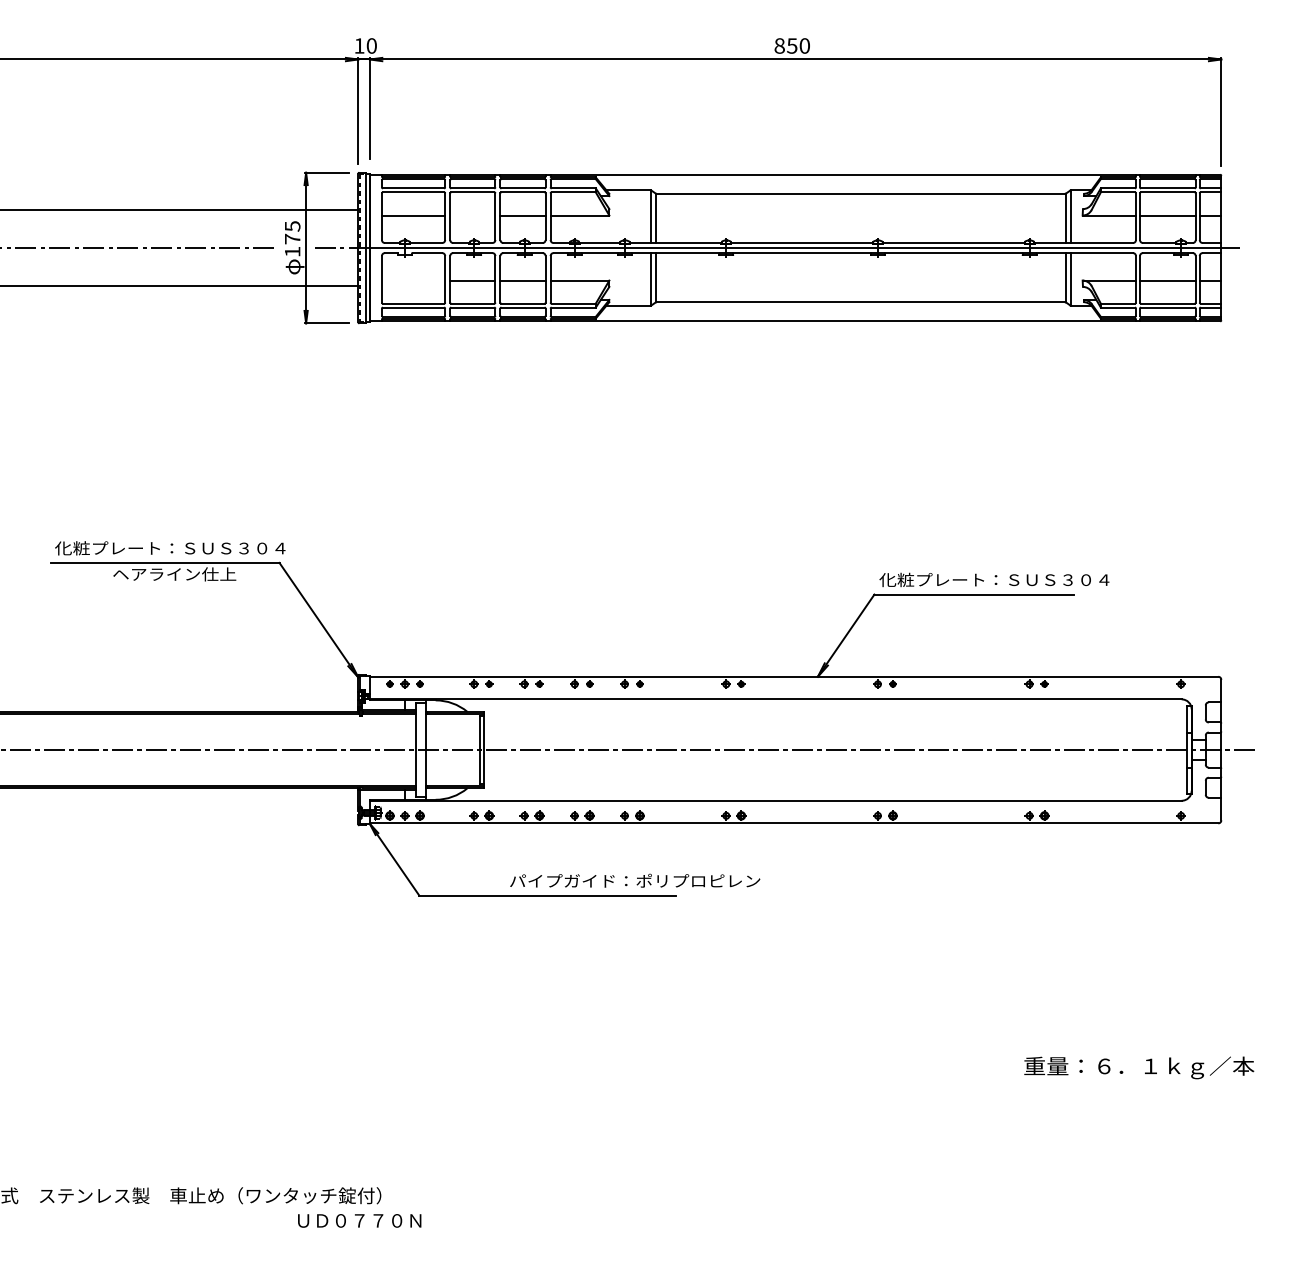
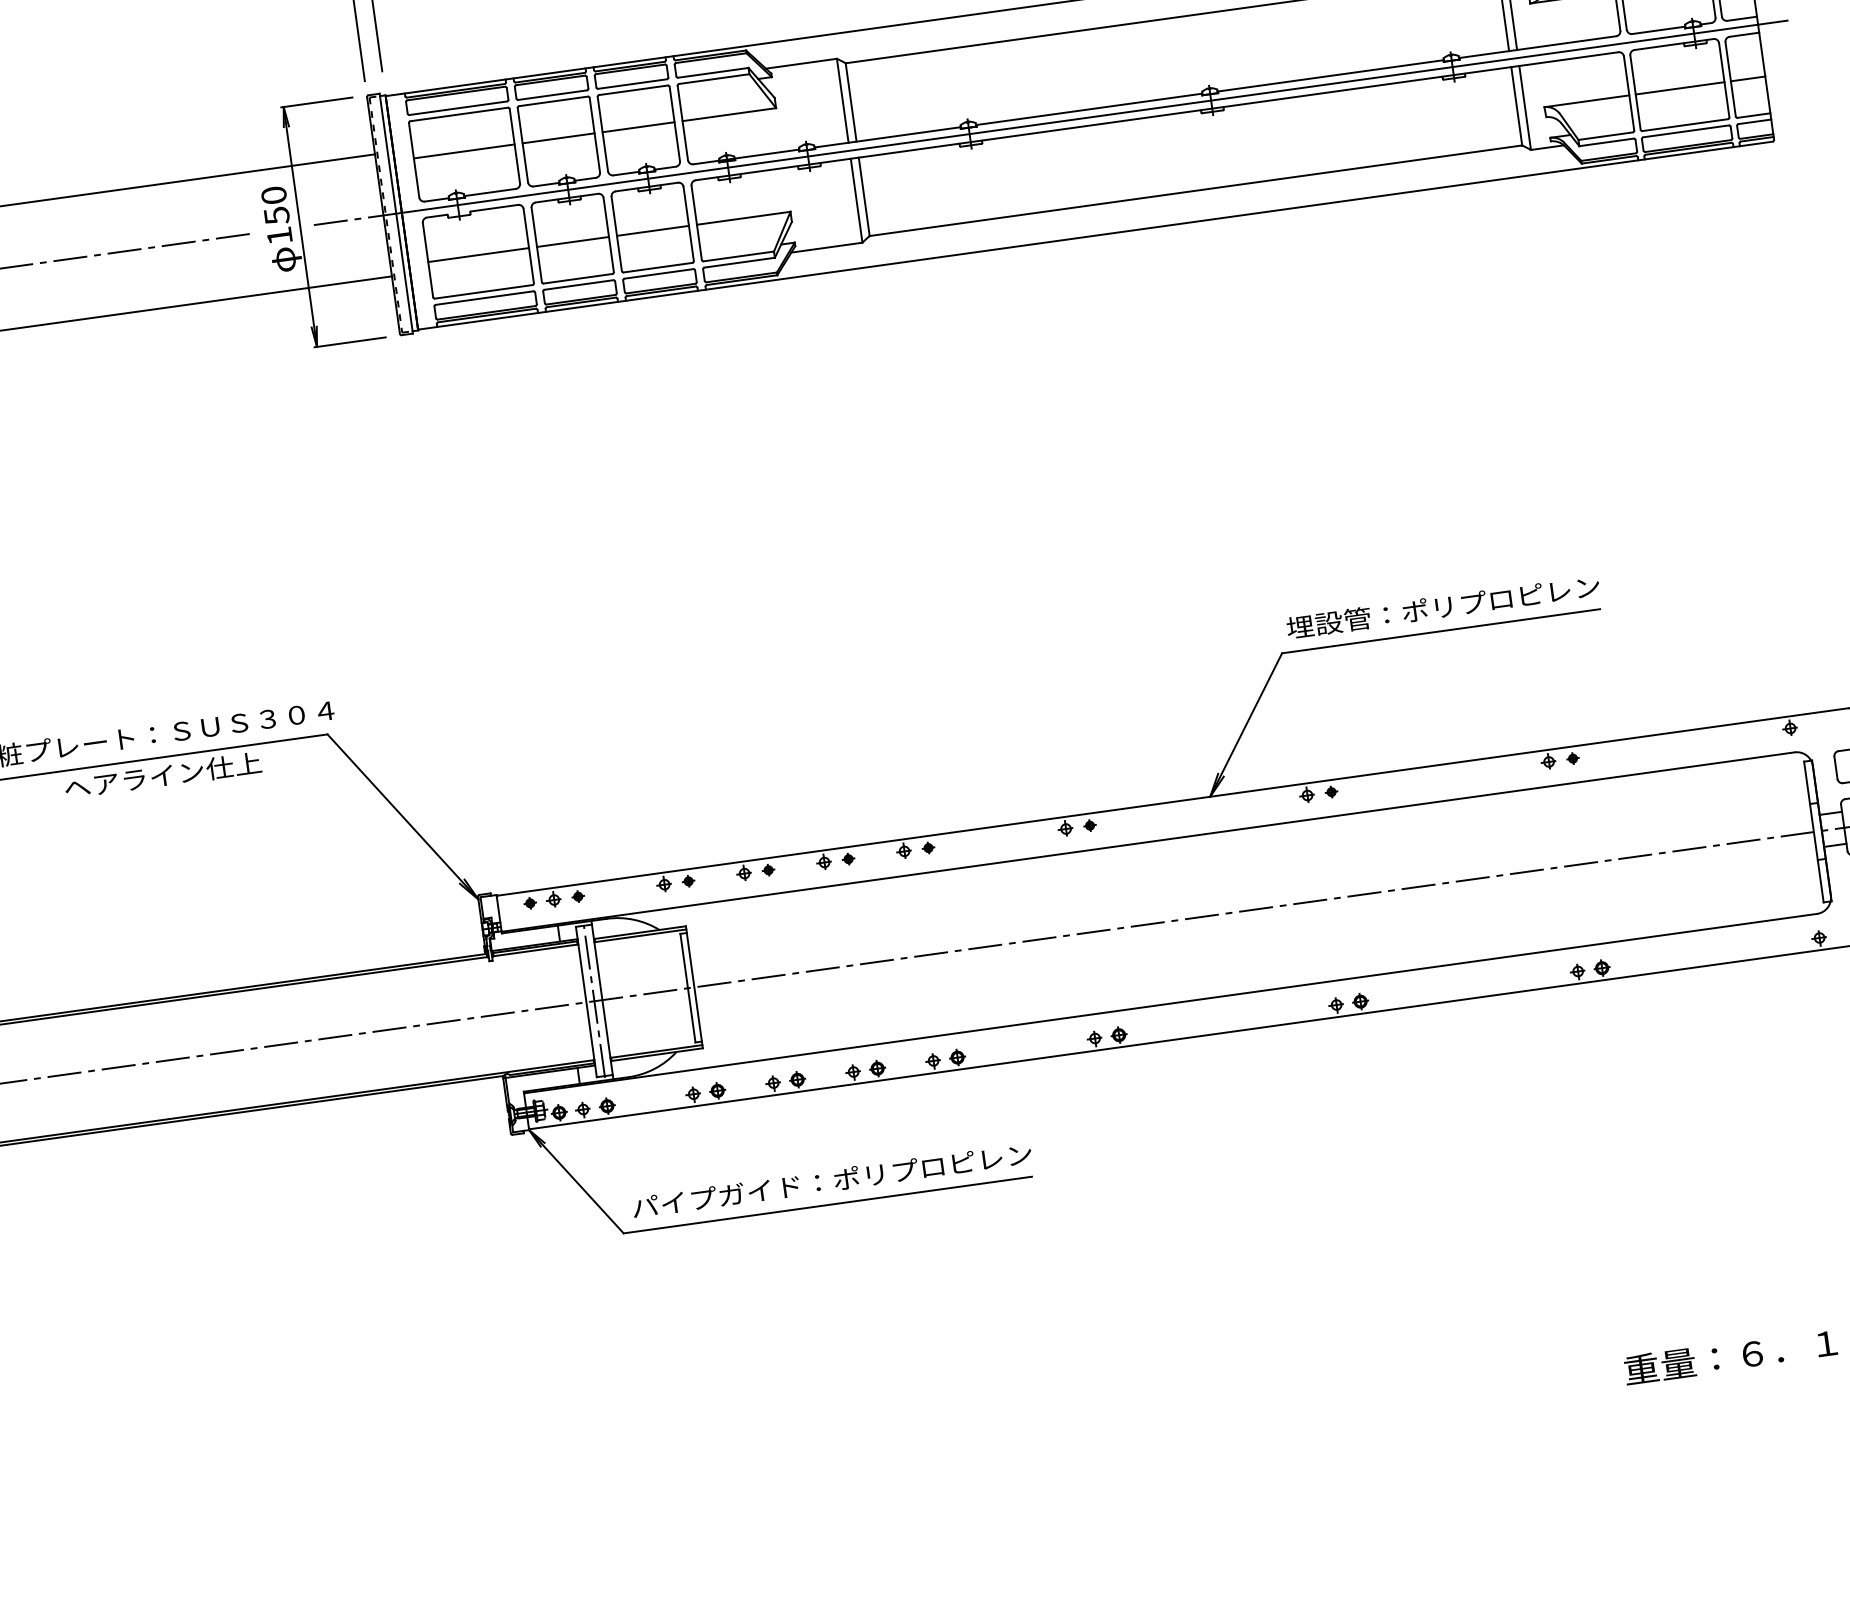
line: (472, 215) -> (558, 138), added
text: (292, 232) -> (275, 205), 175 -> 150
line: (413, 280) -> (478, 254), added
text: (994, 579) -> (1470, 602), 化粧プレート：ＳＵＳ３０４ -> 埋設管：ポリプロピレン
line: (421, 750) -> (595, 1001), added
text: (635, 880) -> (832, 1179), moved

